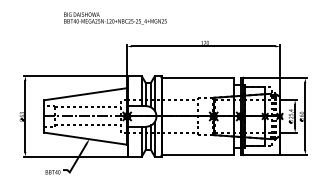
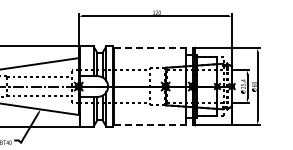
line: (198, 78) -> (150, 48), solid -> dashed
line: (198, 154) -> (150, 124), solid -> dashed

